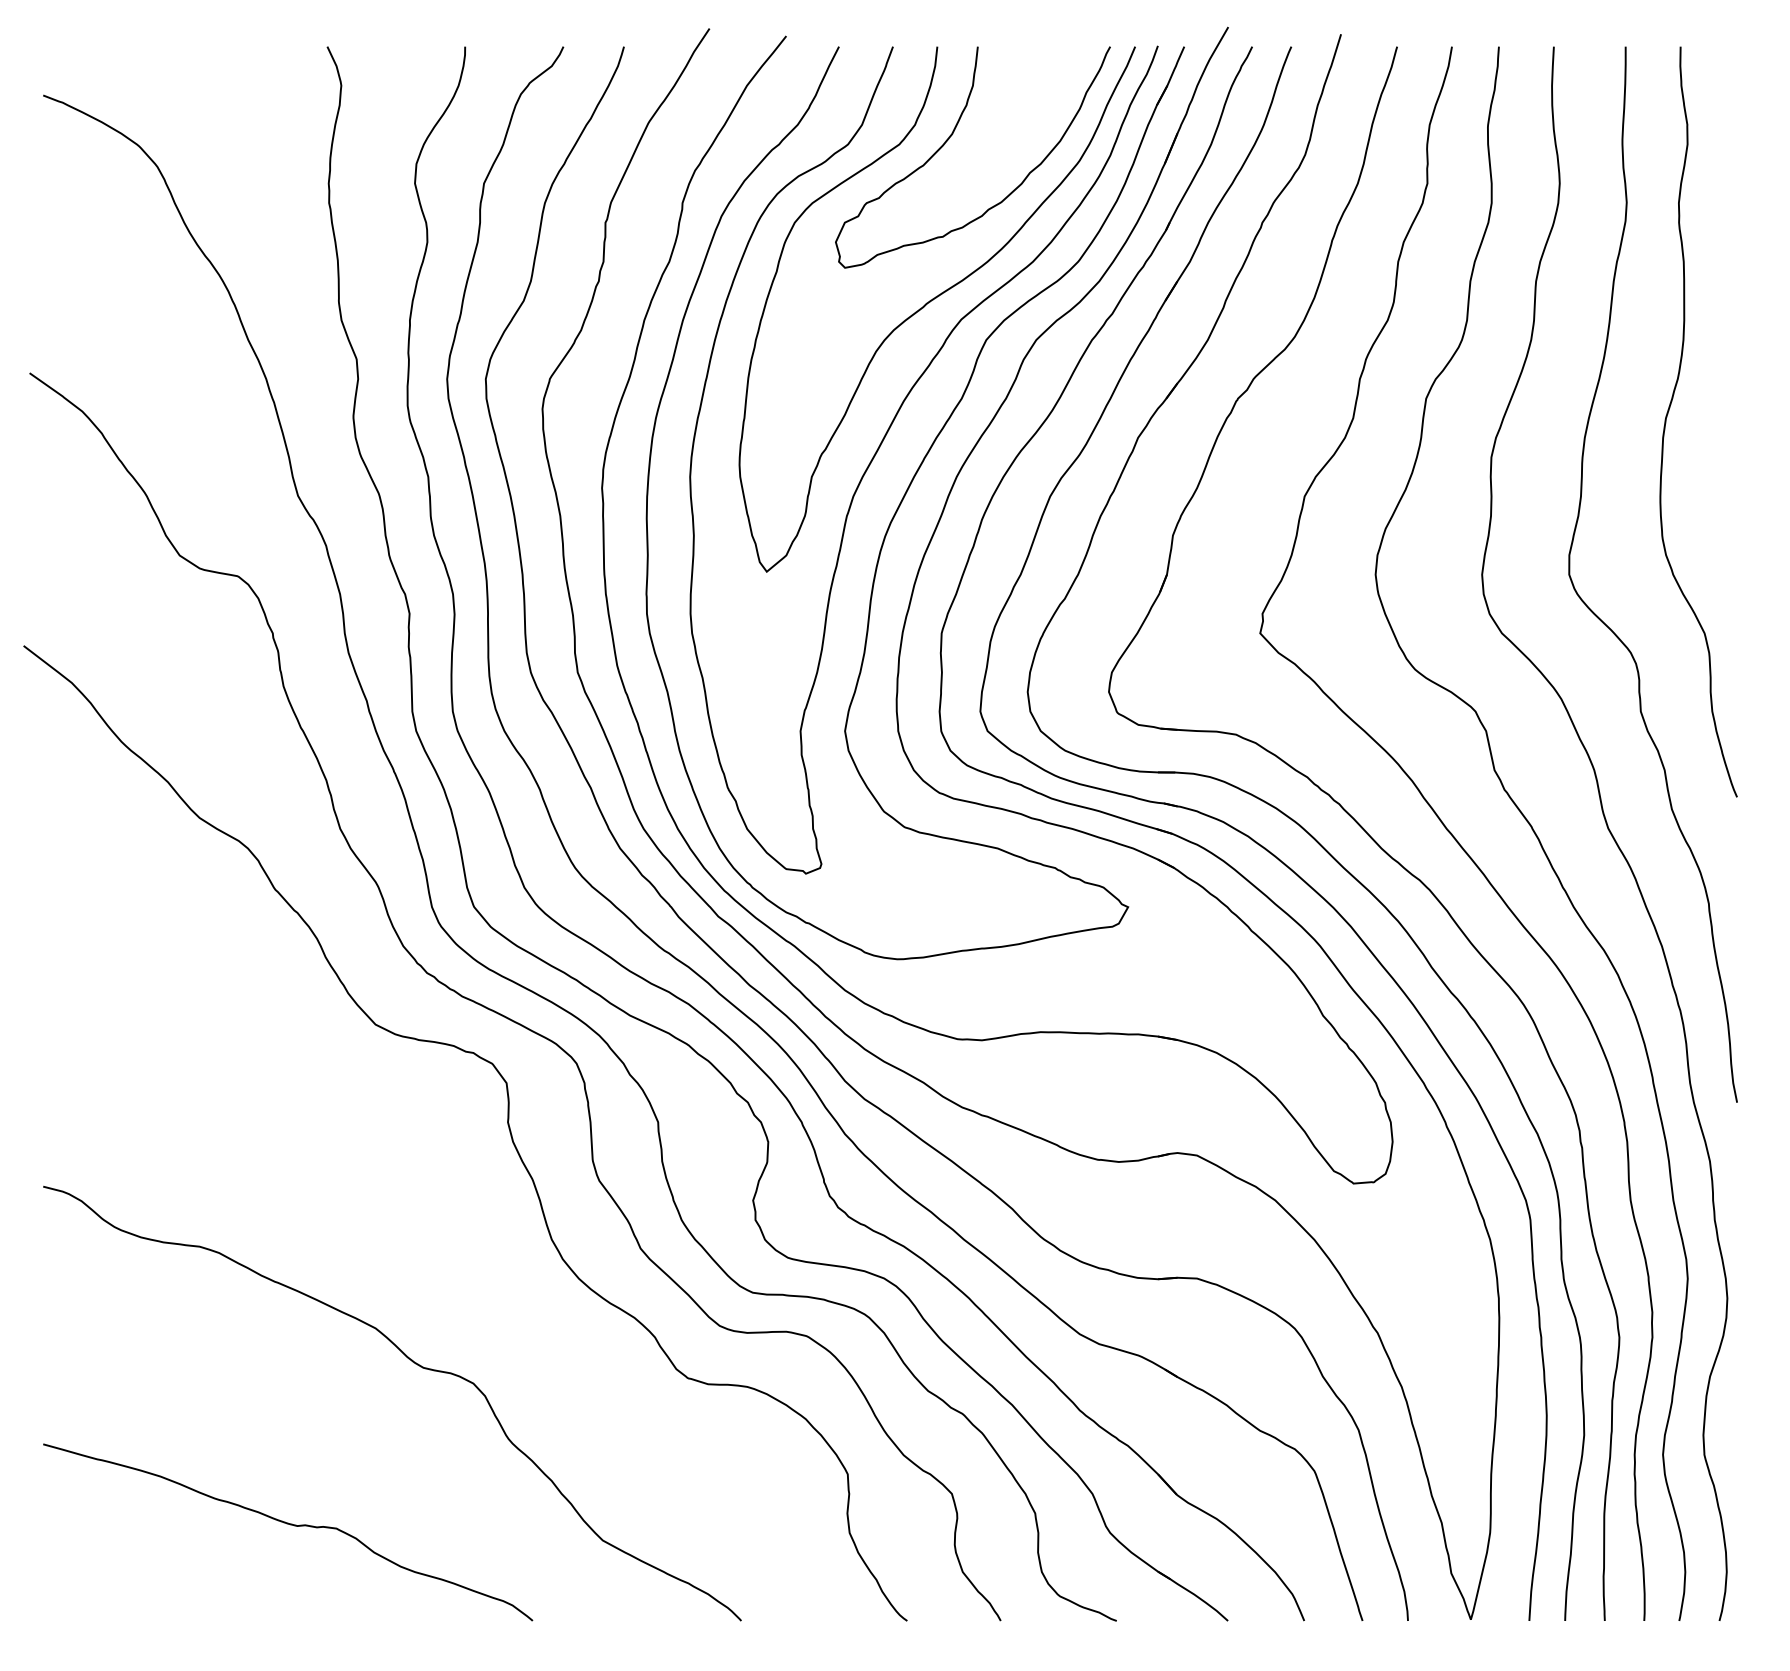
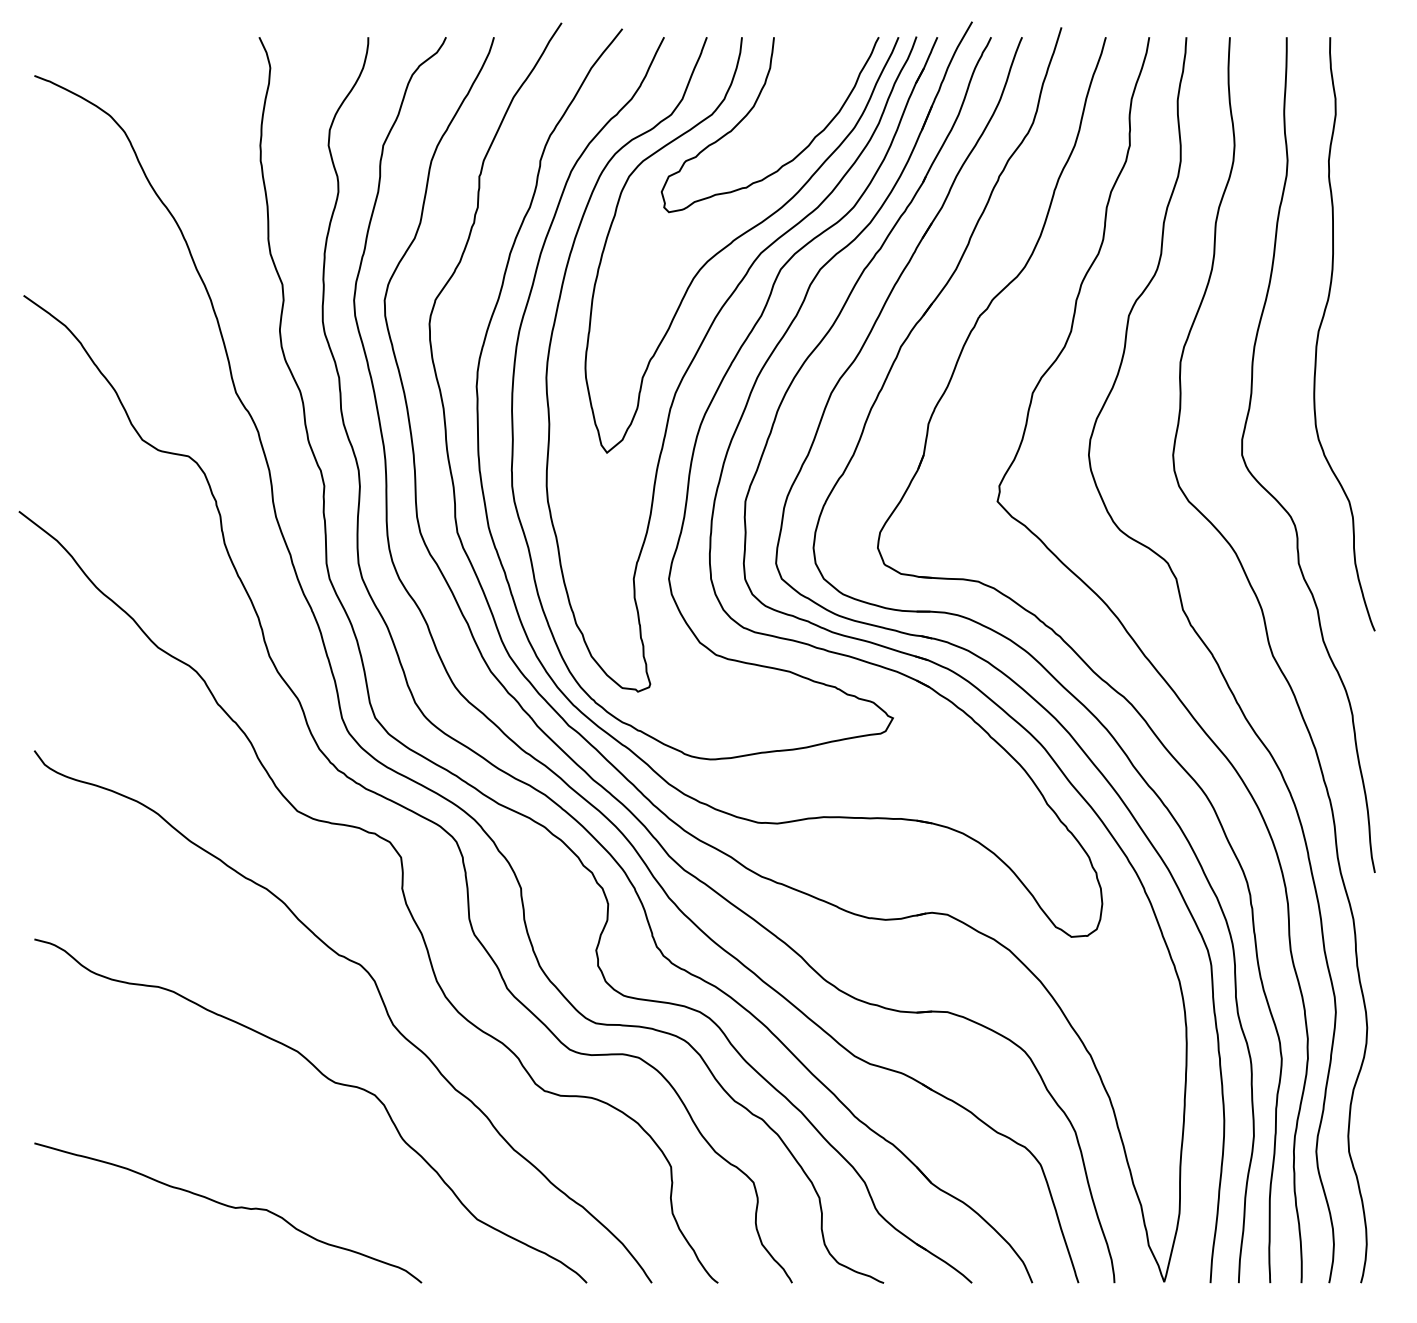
curve: (482, 1265) -> (382, 1001), added

